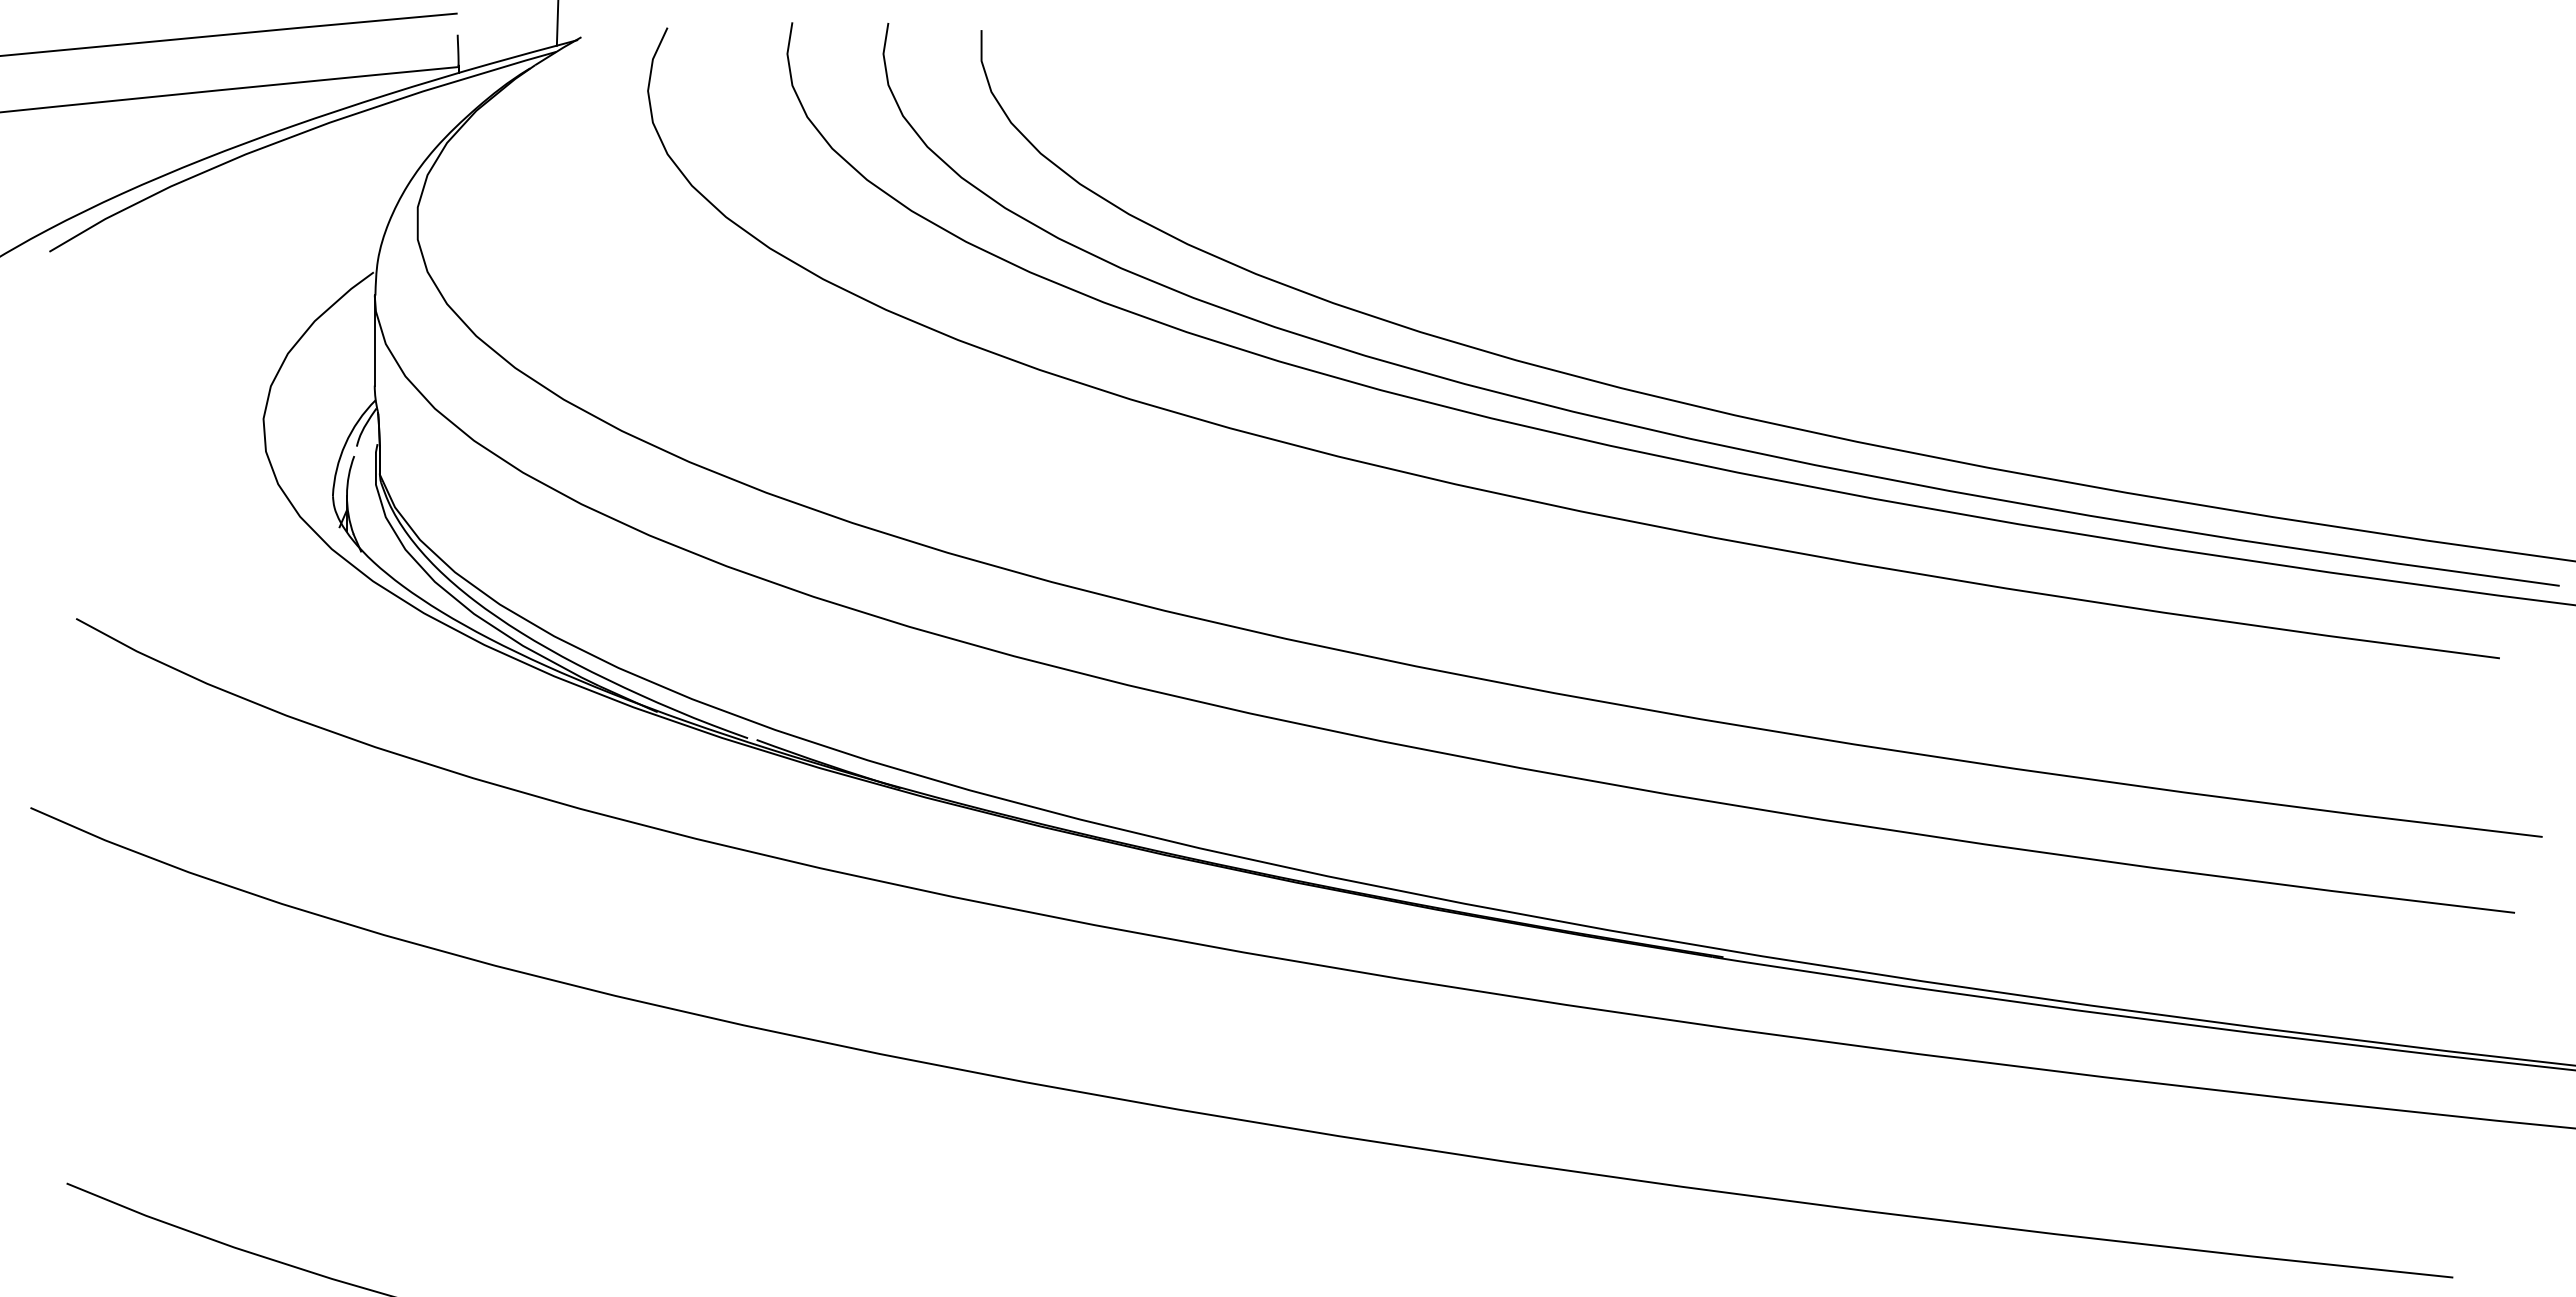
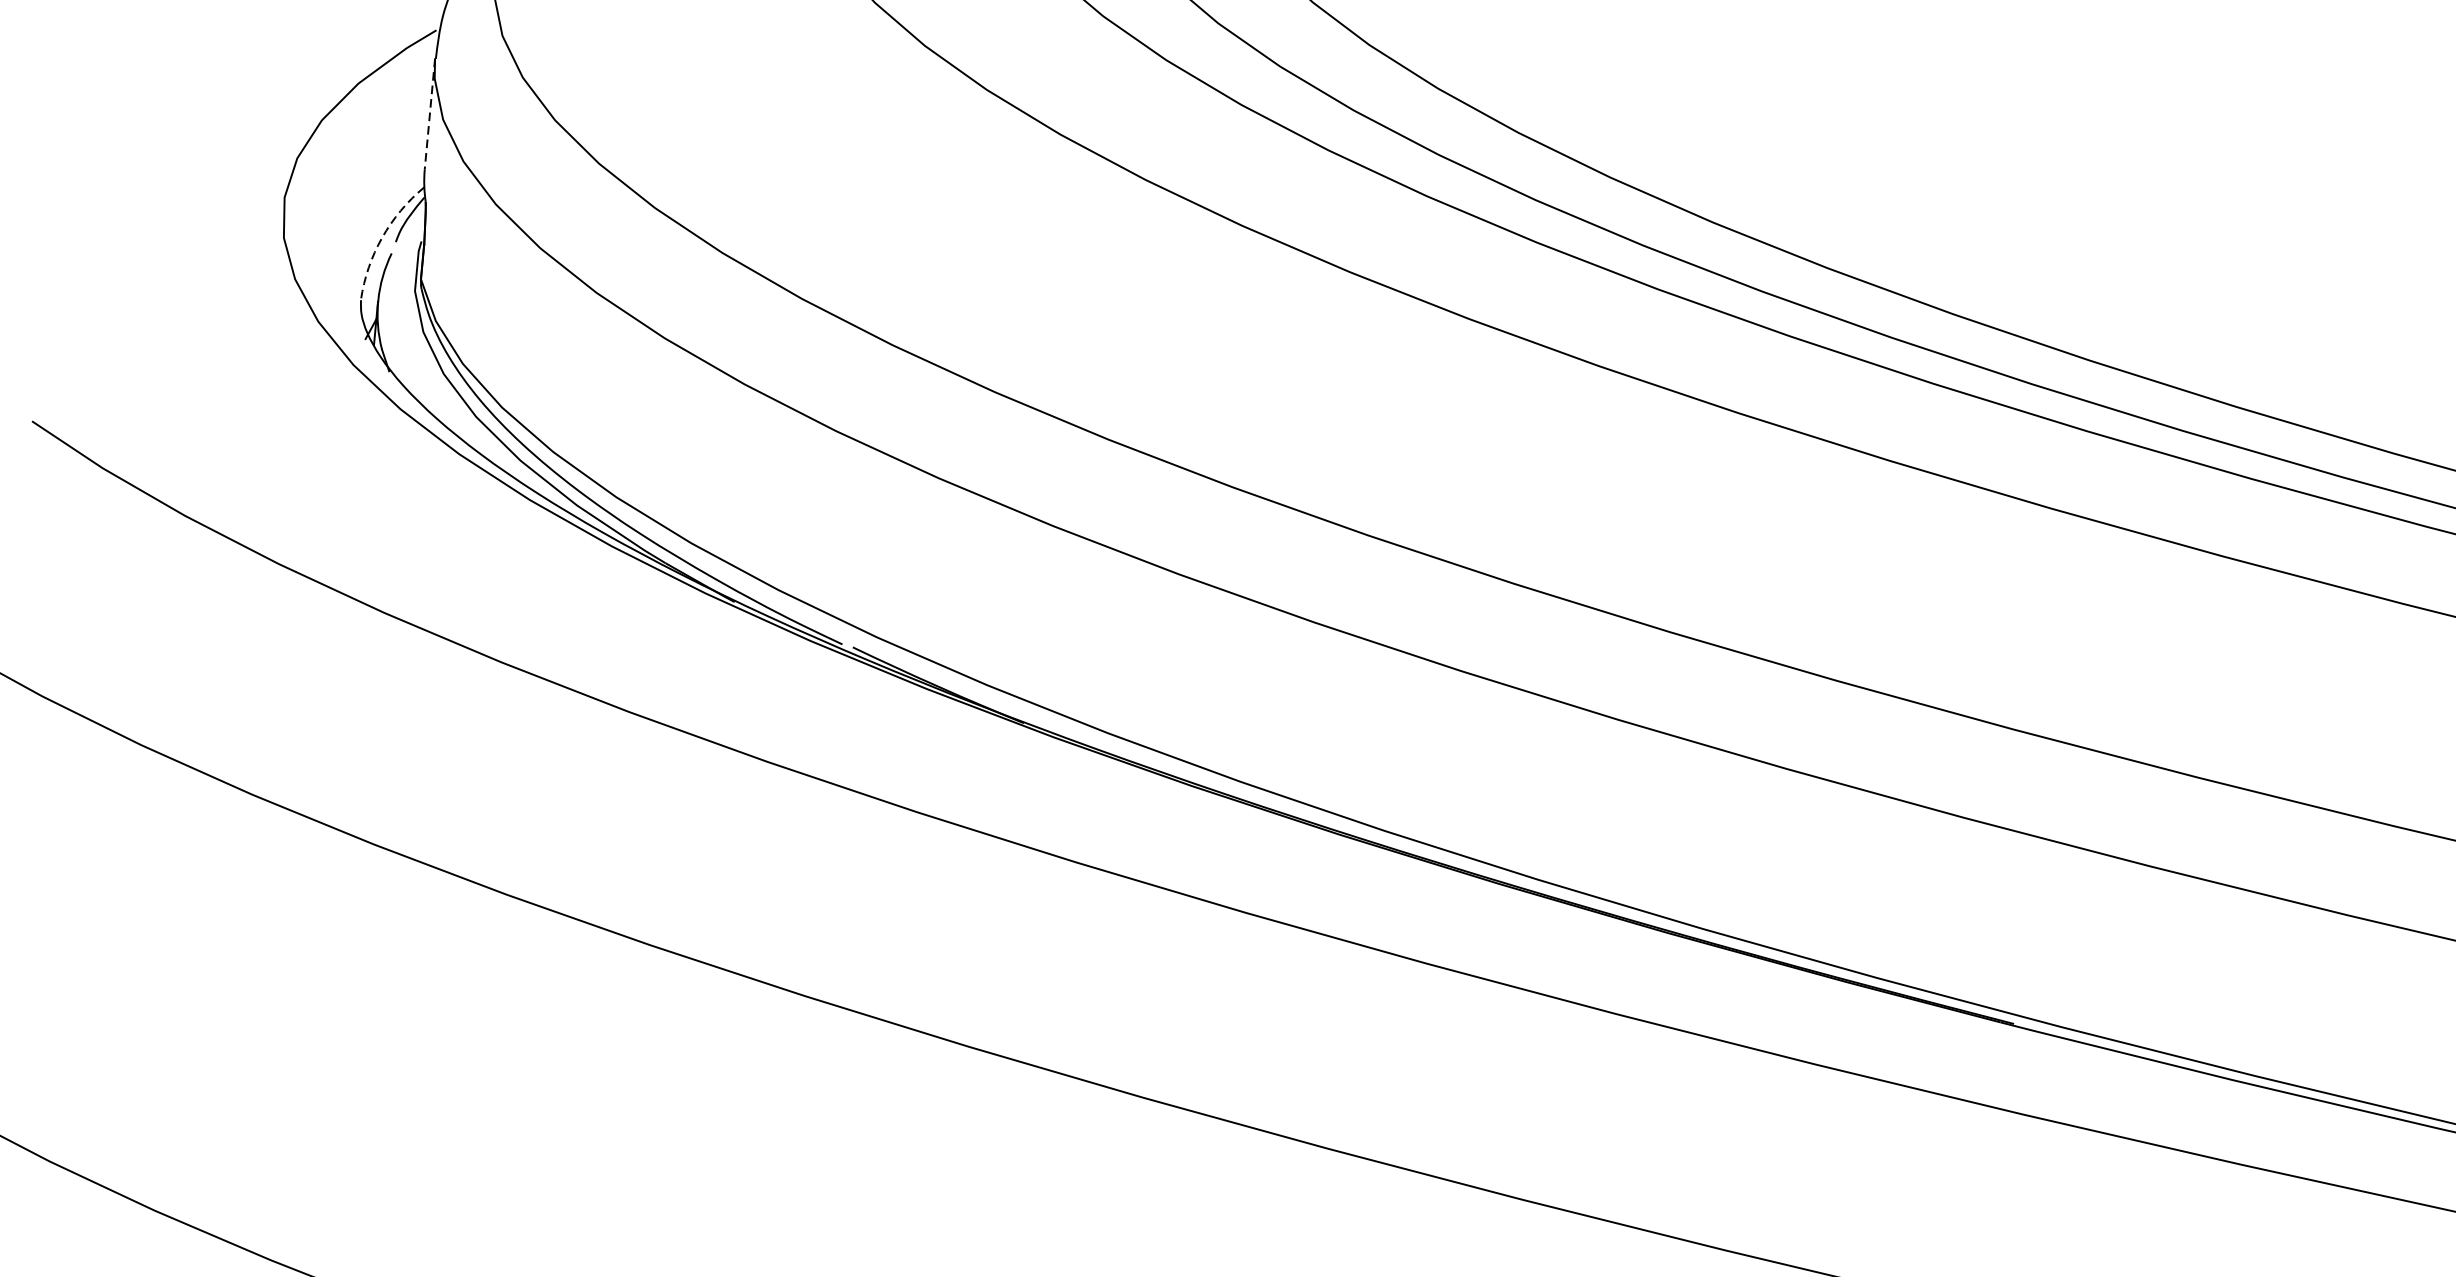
line: (374, 340) -> (429, 113), solid -> dashed
arc: (345, 444) -> (382, 238), solid -> dashed

